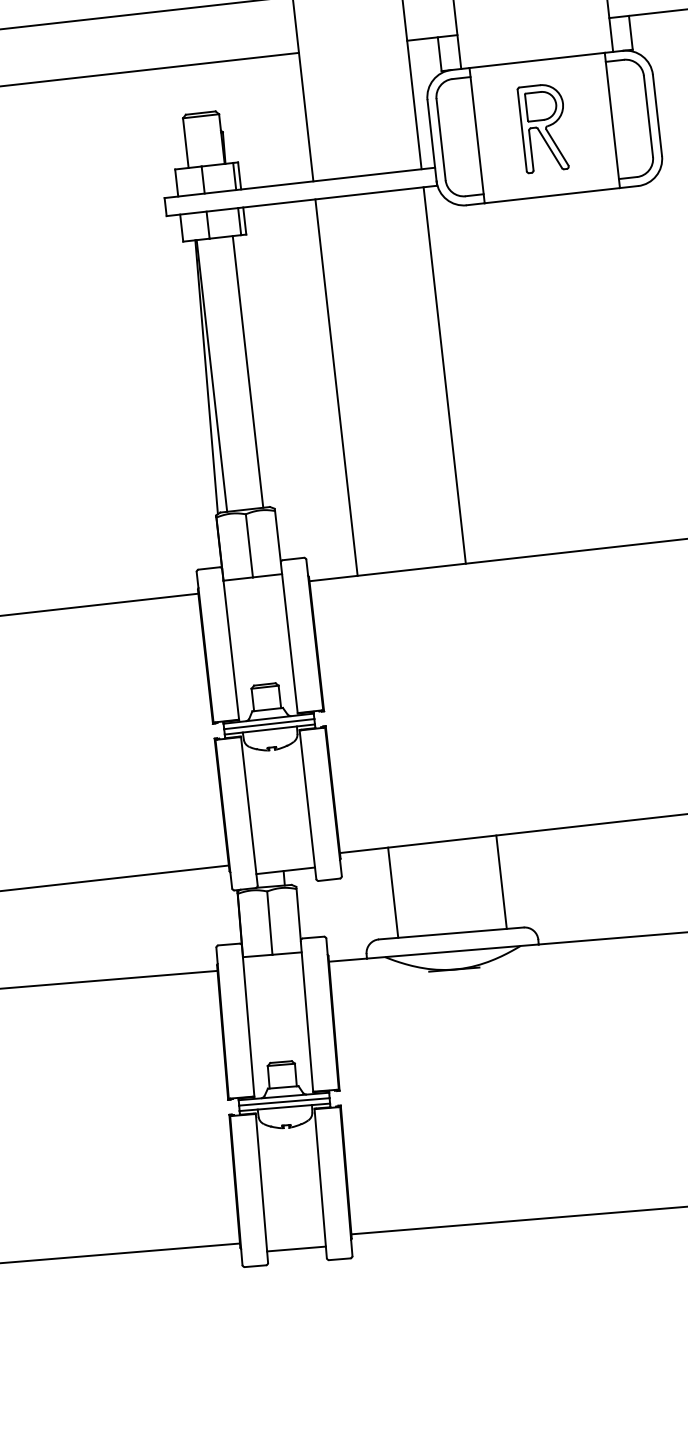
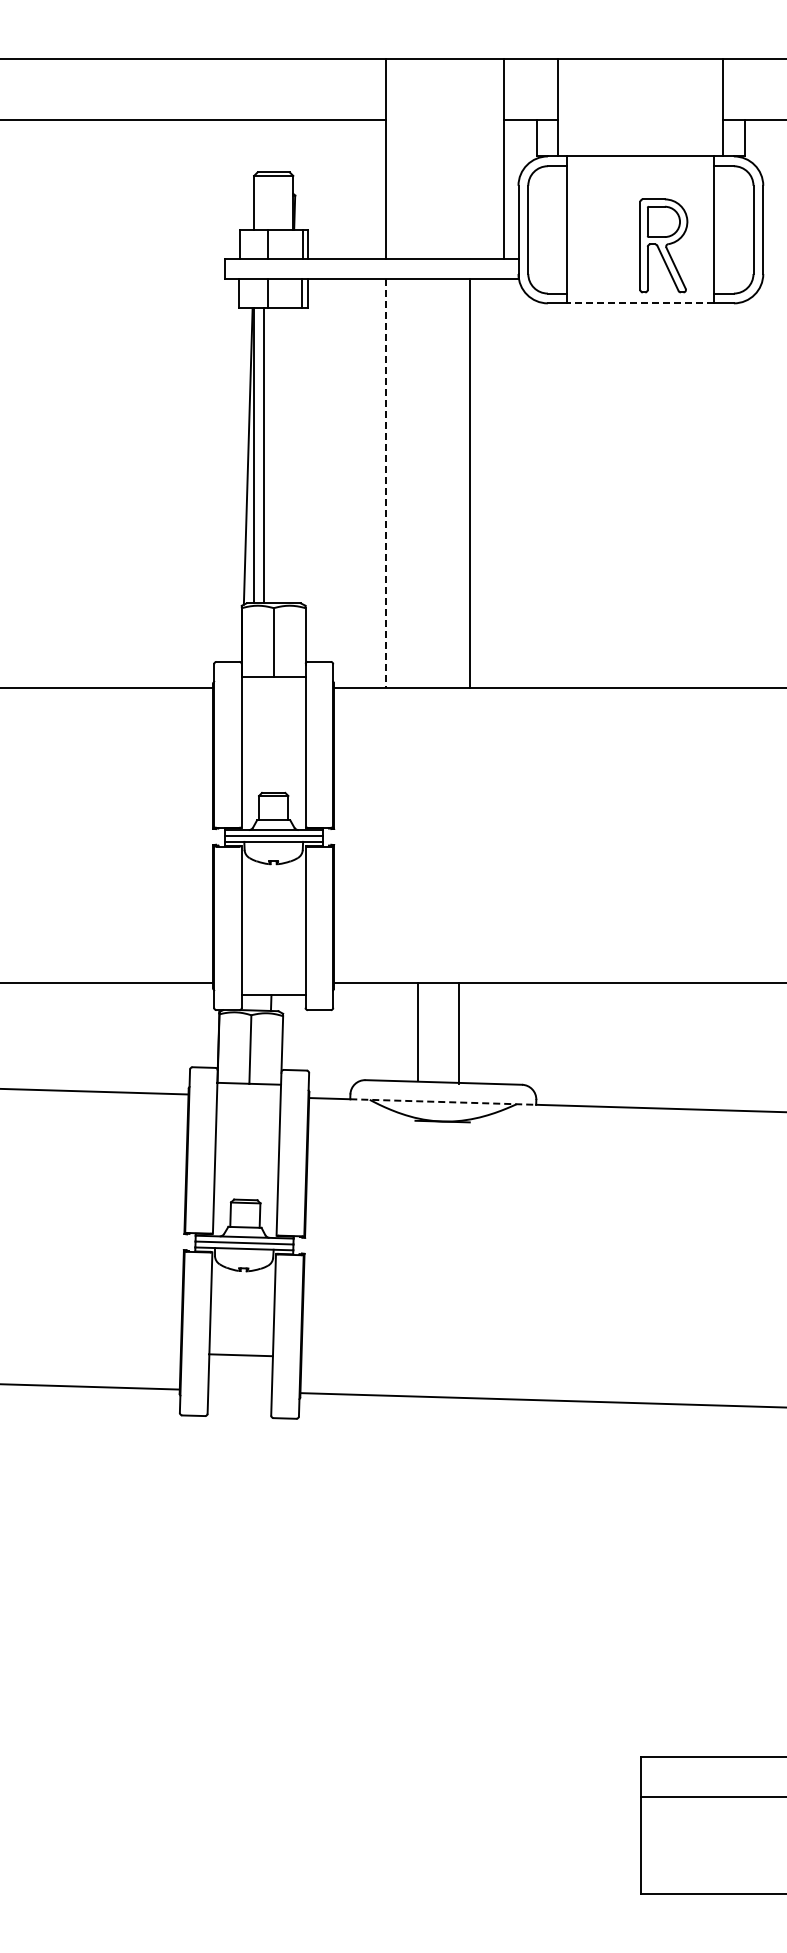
part: (543, 127) -> (663, 245), moved
line: (552, 195) -> (640, 303), solid -> dashed
line: (248, 371) -> (264, 455), moved
line: (444, 374) -> (469, 482), moved
line: (336, 387) -> (386, 483), solid -> dashed
line: (501, 882) -> (458, 1033), moved
line: (393, 892) -> (418, 1031), moved
line: (453, 951) -> (443, 1102), solid -> dashed
line: (296, 1249) -> (240, 1355), moved

